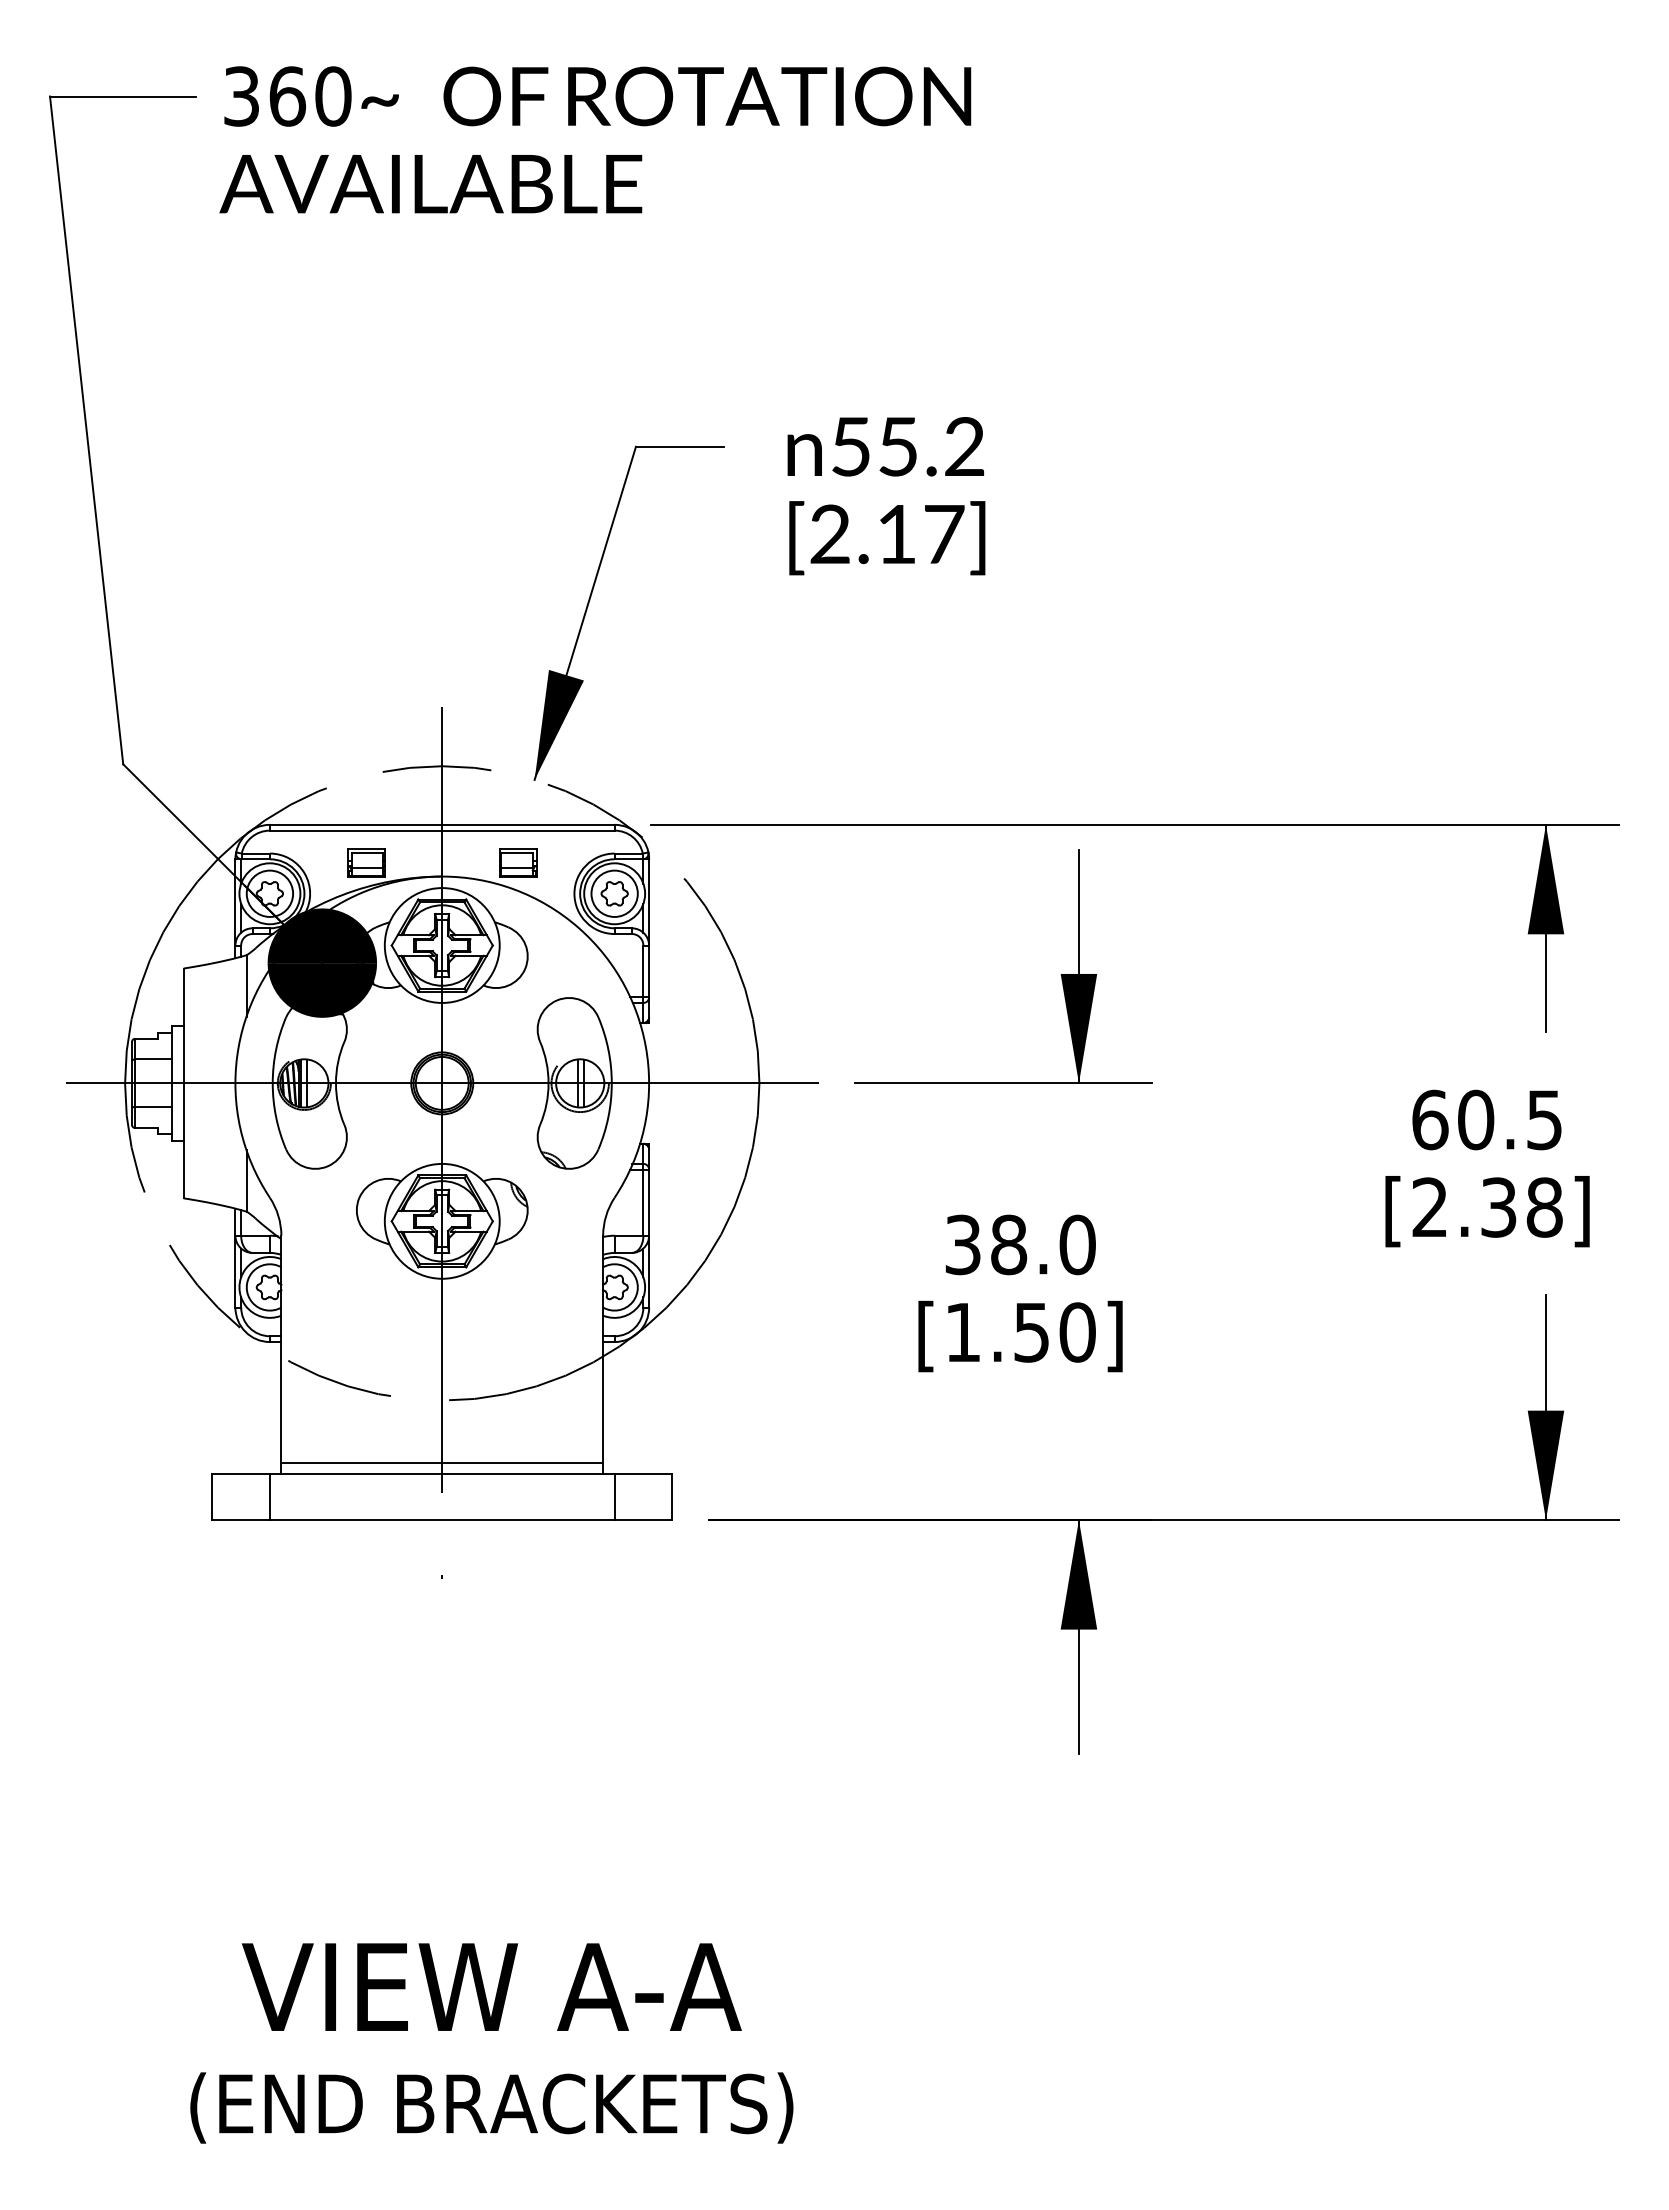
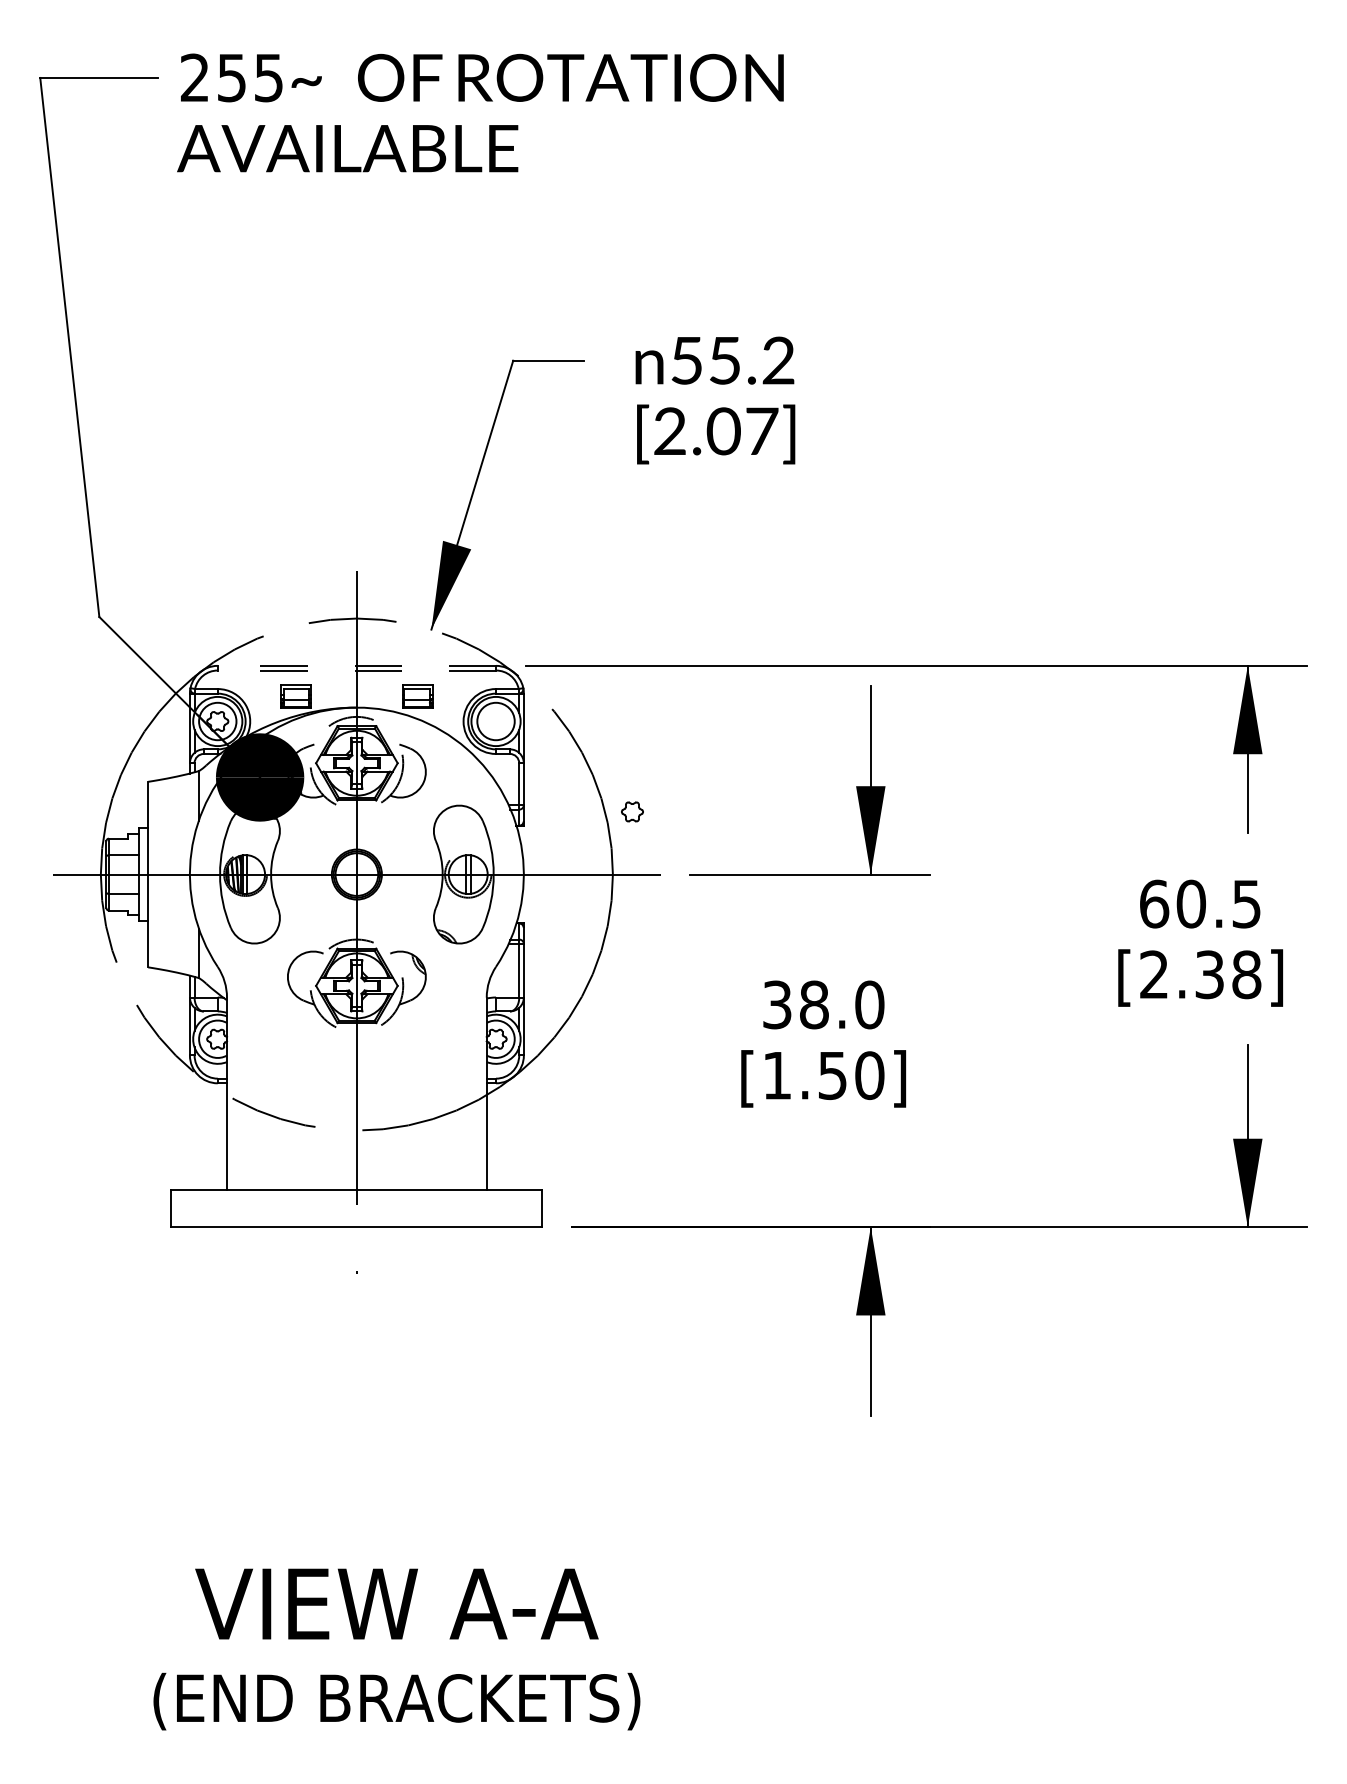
text: (287, 96) -> (231, 77), 360 -> 255
text: (896, 534) -> (723, 431), [2.17] -> [2.07]
line: (441, 824) -> (356, 665), solid -> dashed
line: (441, 830) -> (356, 670), solid -> dashed
part: (614, 893) -> (632, 811), moved
circle: (441, 945) -> (356, 763), solid -> dashed
circle: (441, 1220) -> (356, 985), solid -> dashed
line: (442, 1462) -> (357, 1180), removed
line: (269, 1497) -> (217, 1208), removed
line: (614, 1497) -> (495, 1208), removed

